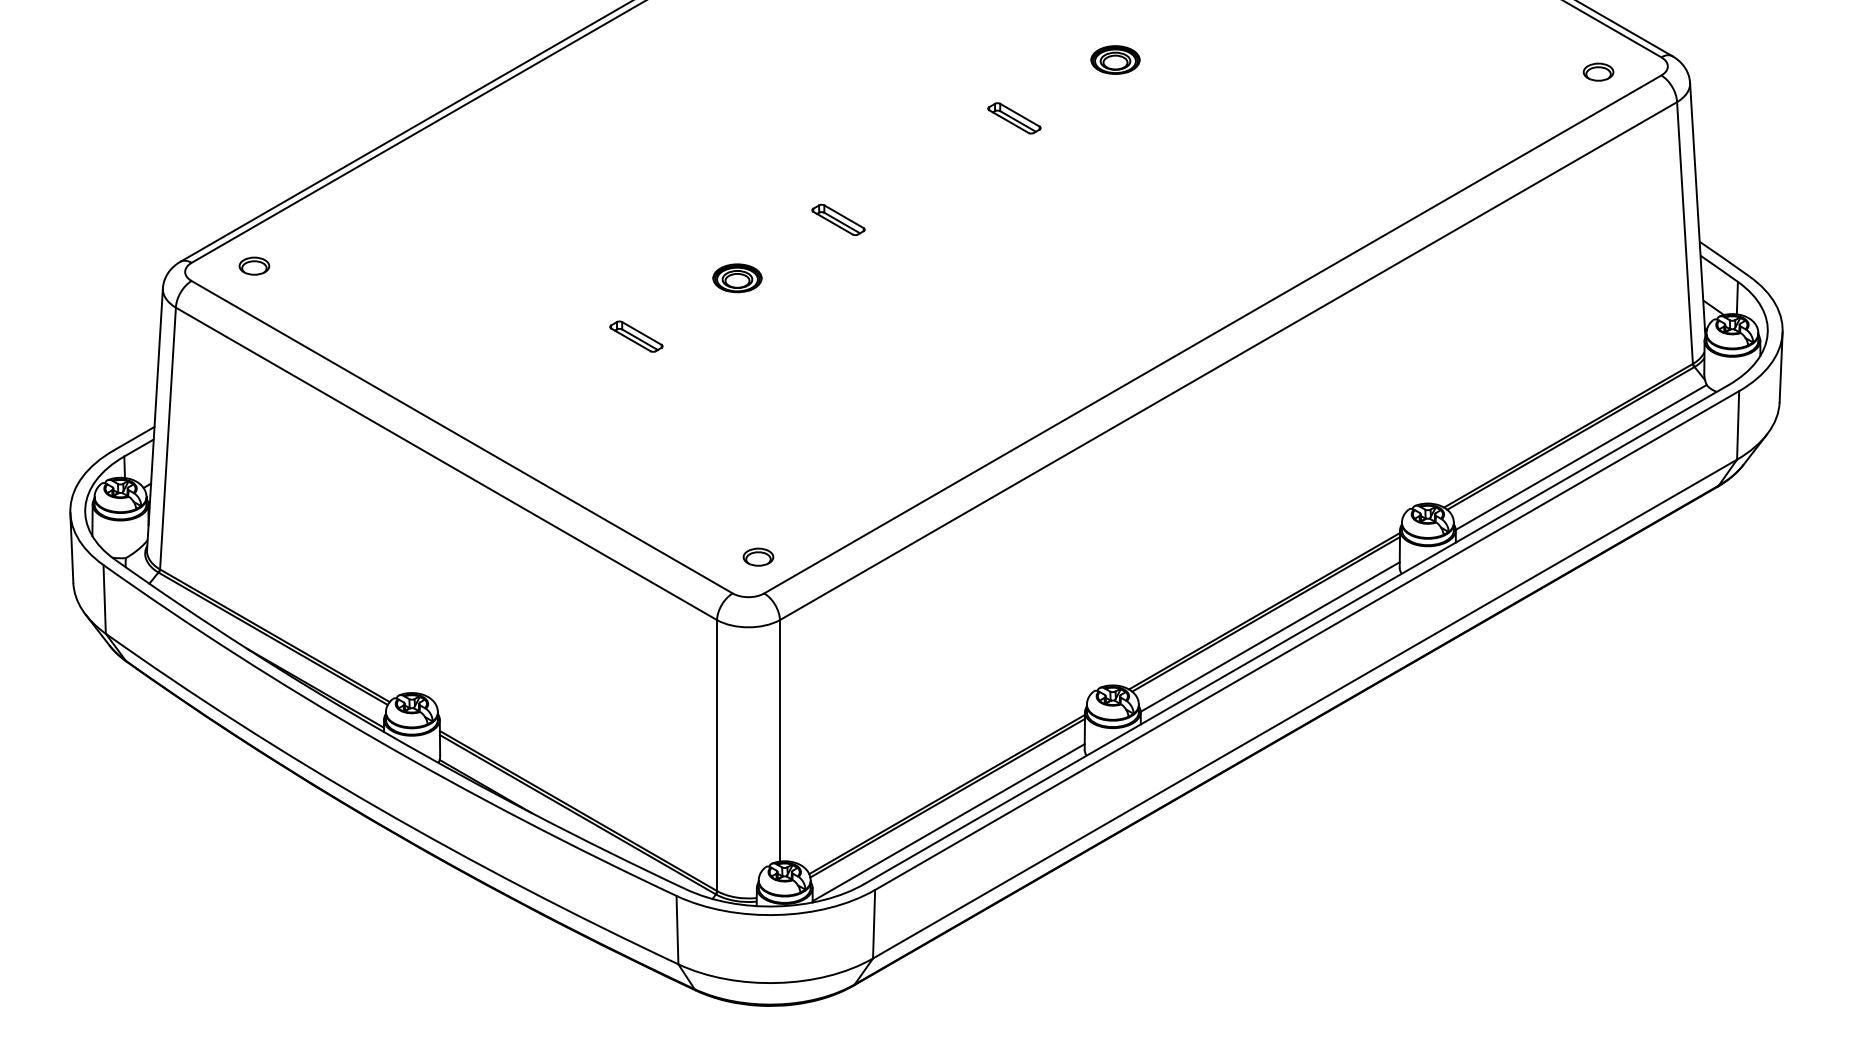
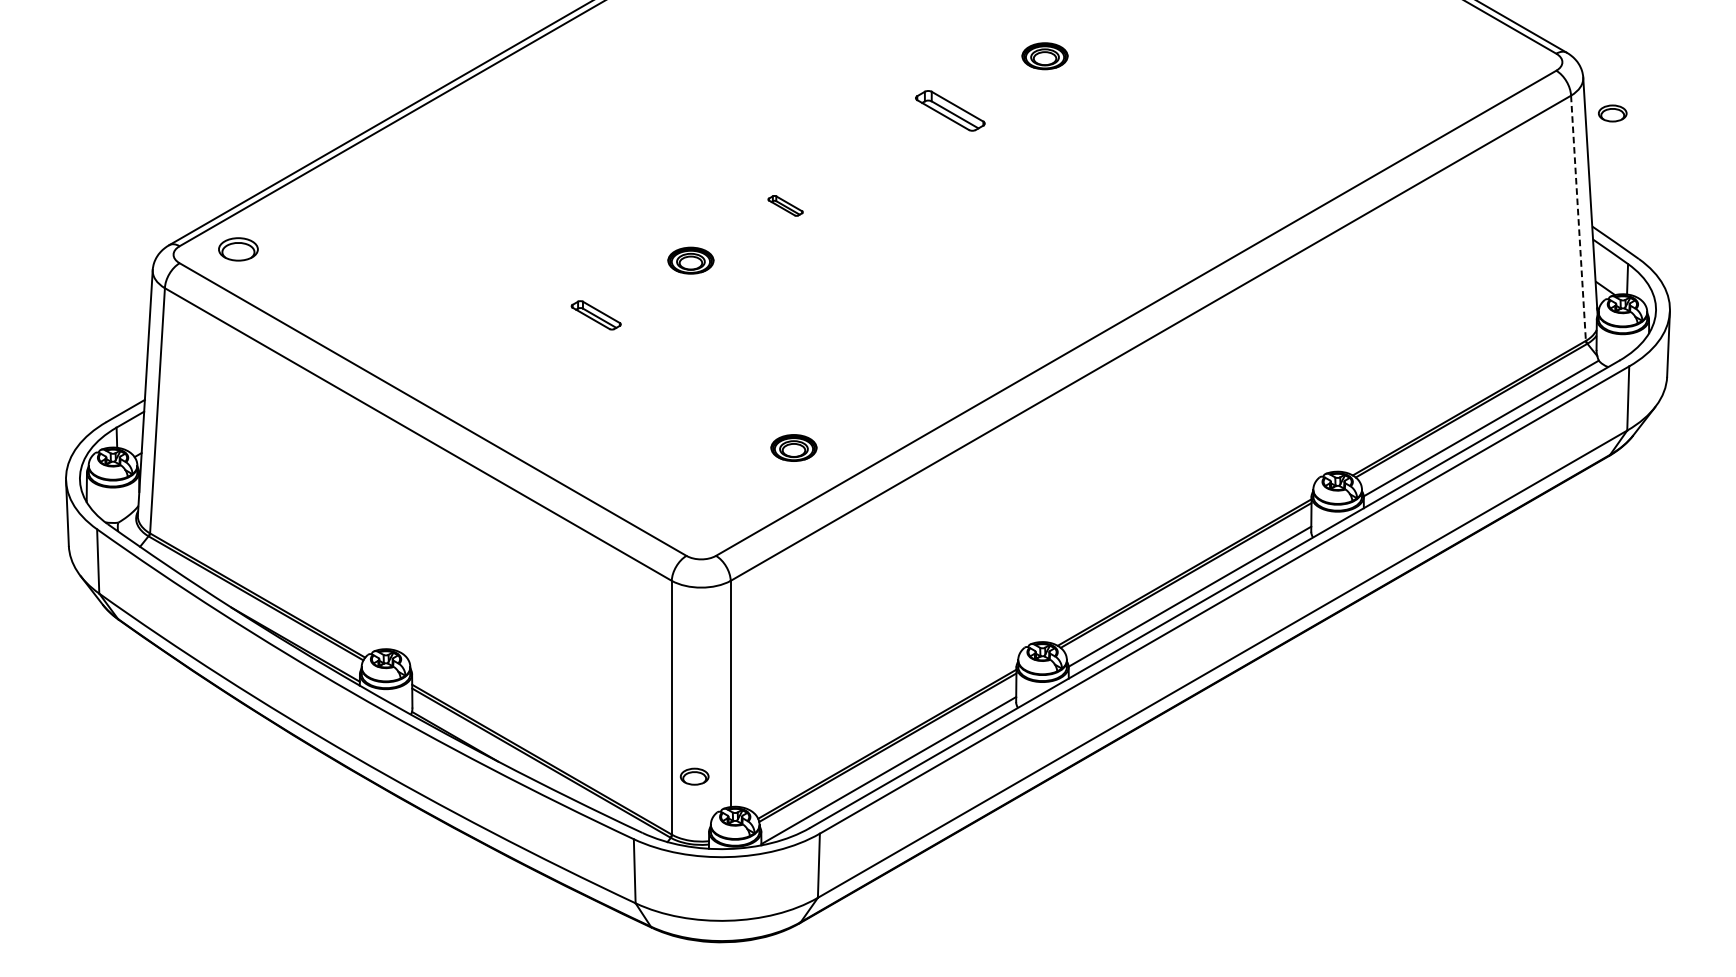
part: (1598, 71) -> (1612, 112), moved
part: (1014, 118) -> (950, 111), size x1.4
part: (838, 219) -> (785, 205), size x0.7
line: (1685, 233) -> (1578, 218), solid -> dashed
part: (254, 265) -> (238, 248), size x1.4
part: (847, 478) -> (794, 448), added
part: (758, 556) -> (694, 776), moved

